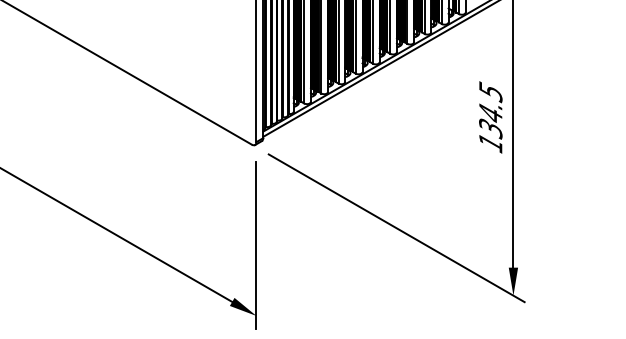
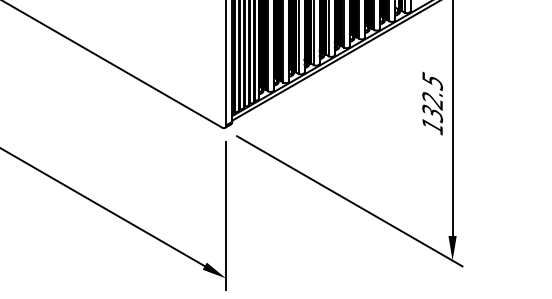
text: (490, 114) -> (432, 101), 134.5 -> 132.5

